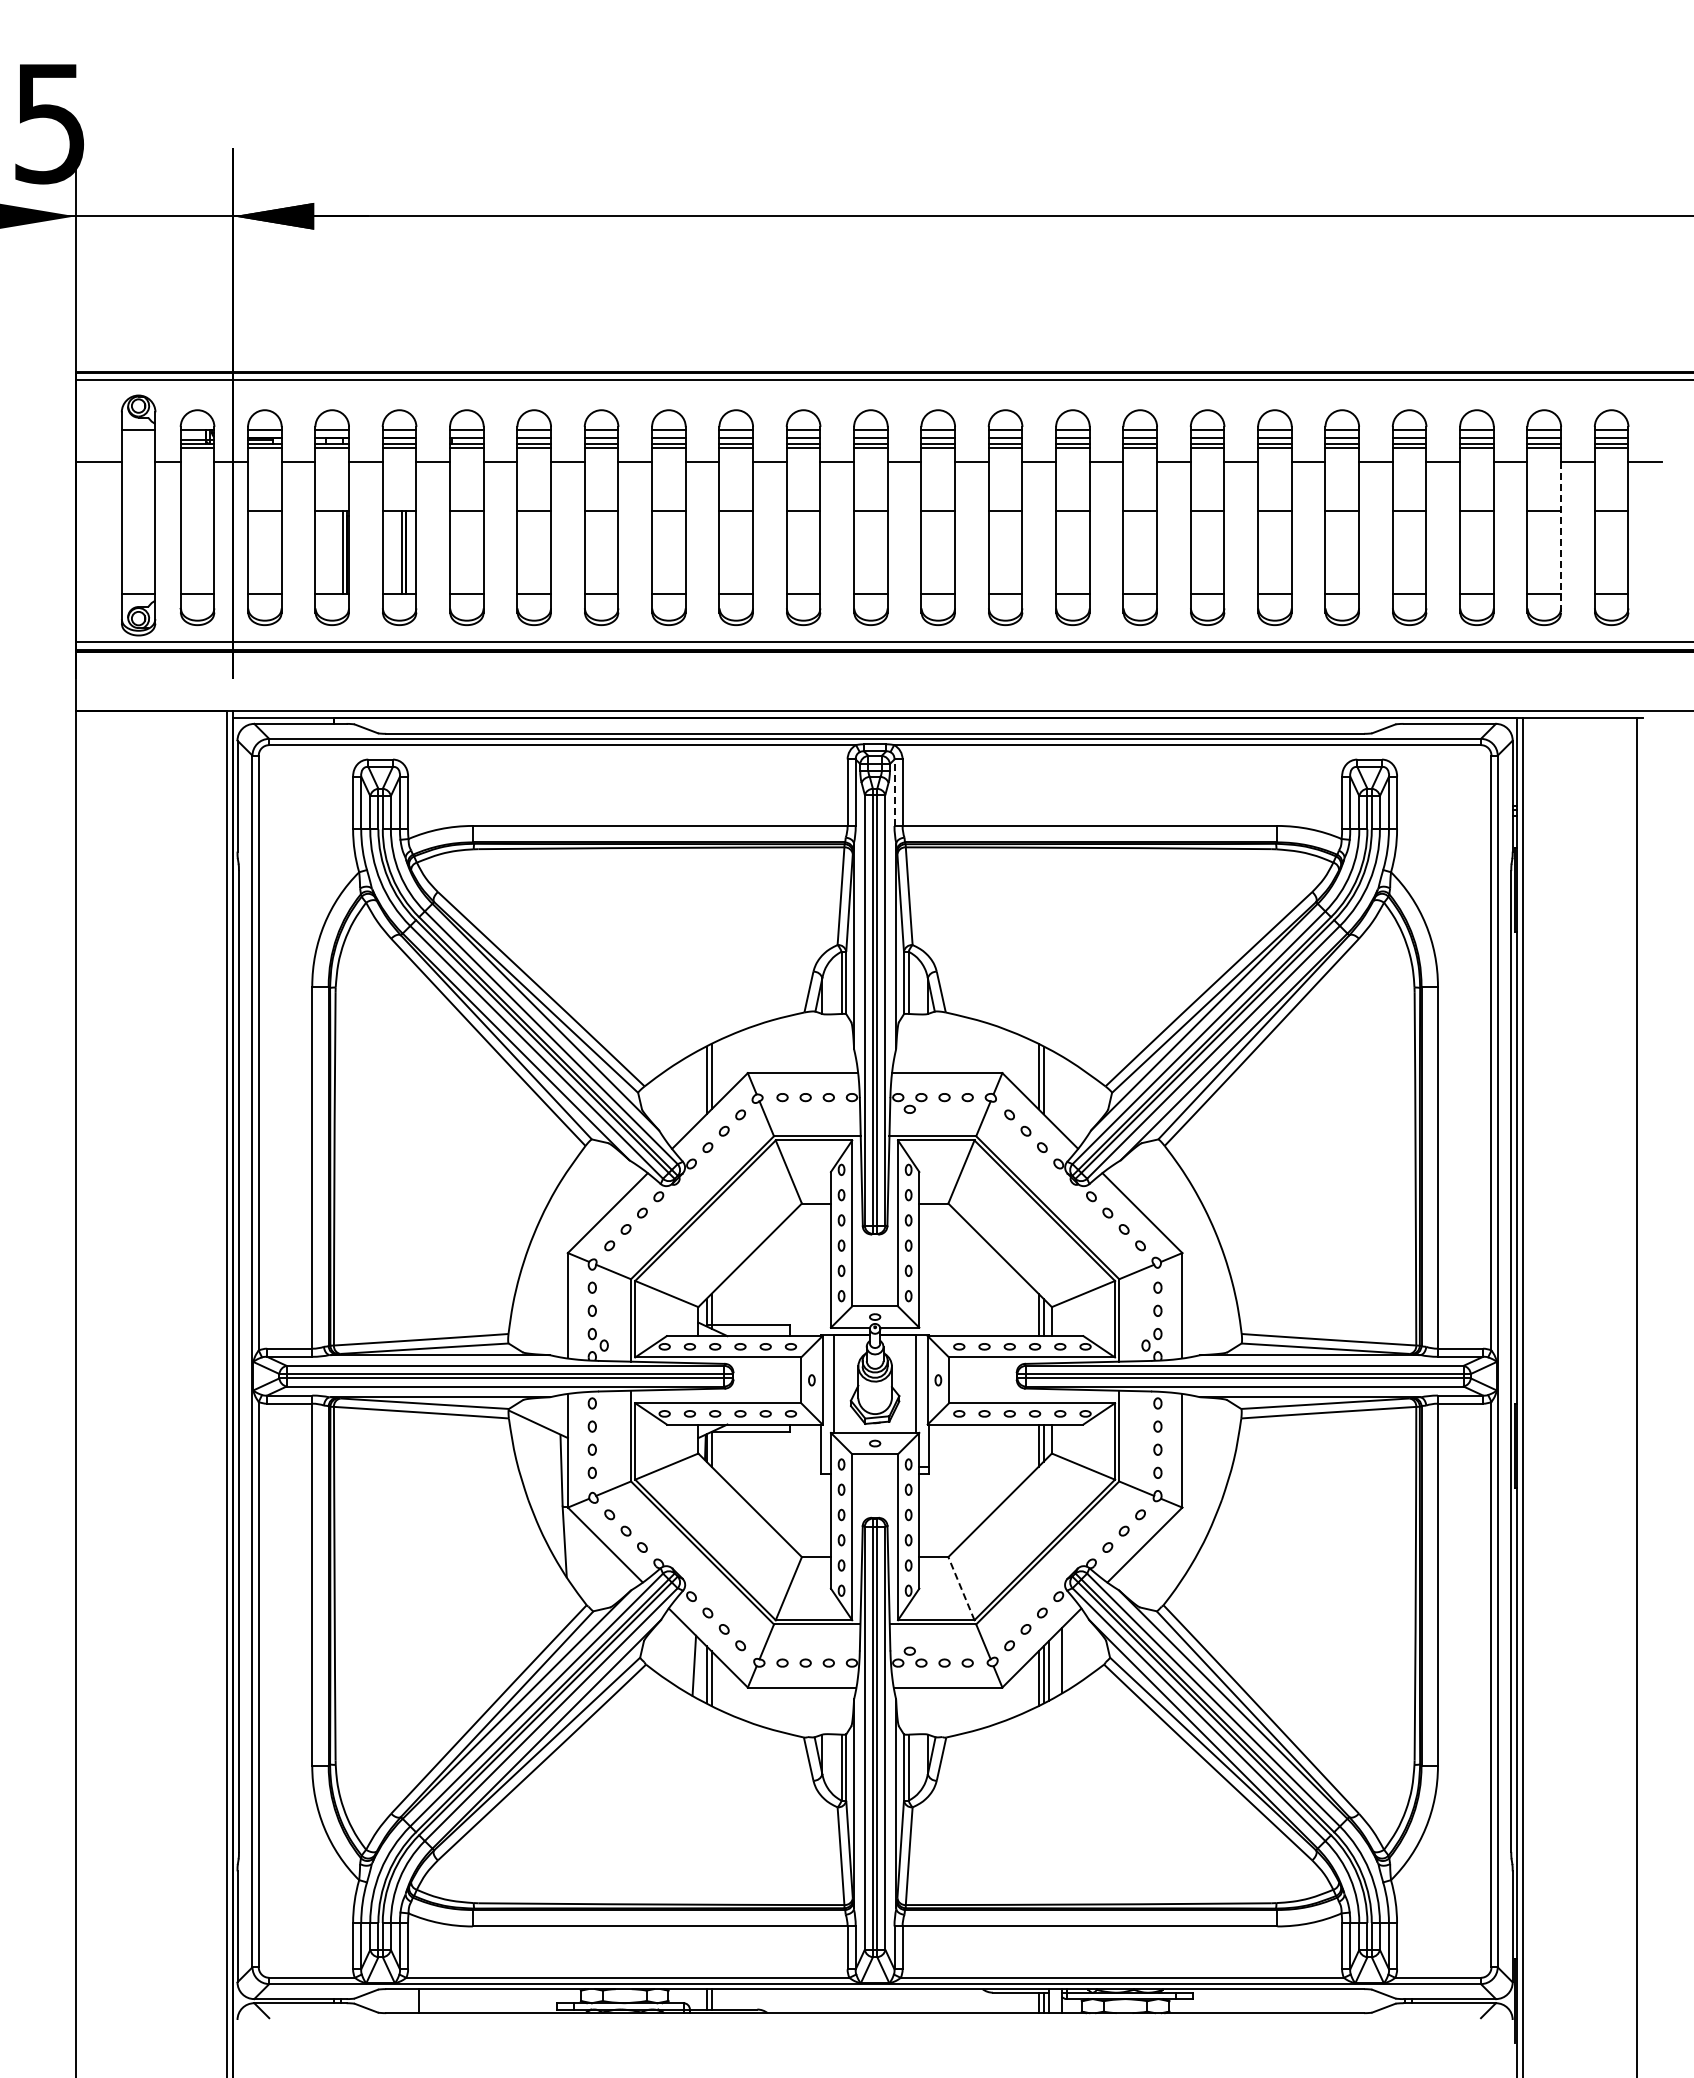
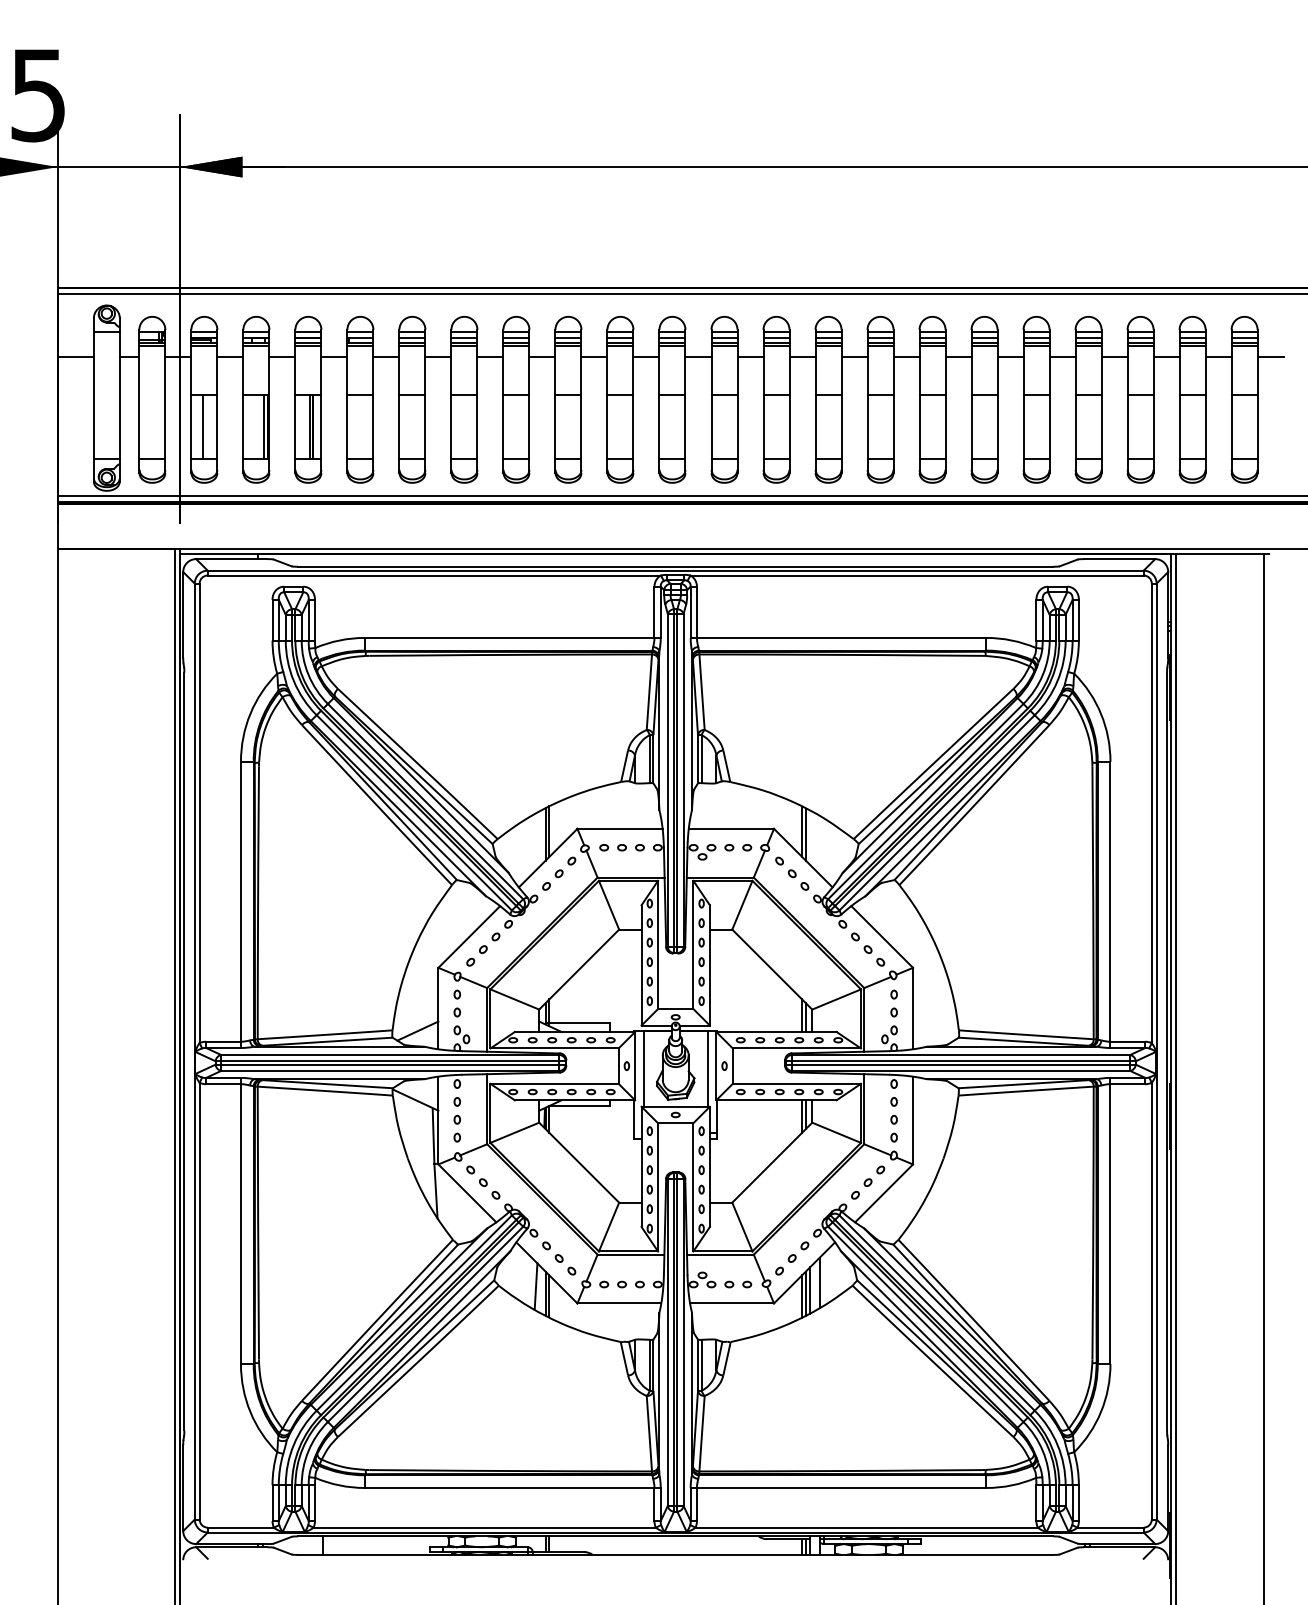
line: (1561, 537) -> (1205, 415), dashed -> solid
line: (262, 552) -> (202, 426), added
line: (894, 792) -> (690, 612), dashed -> solid
line: (540, 1334) -> (417, 1030), added
line: (961, 1588) -> (742, 1226), dashed -> solid

